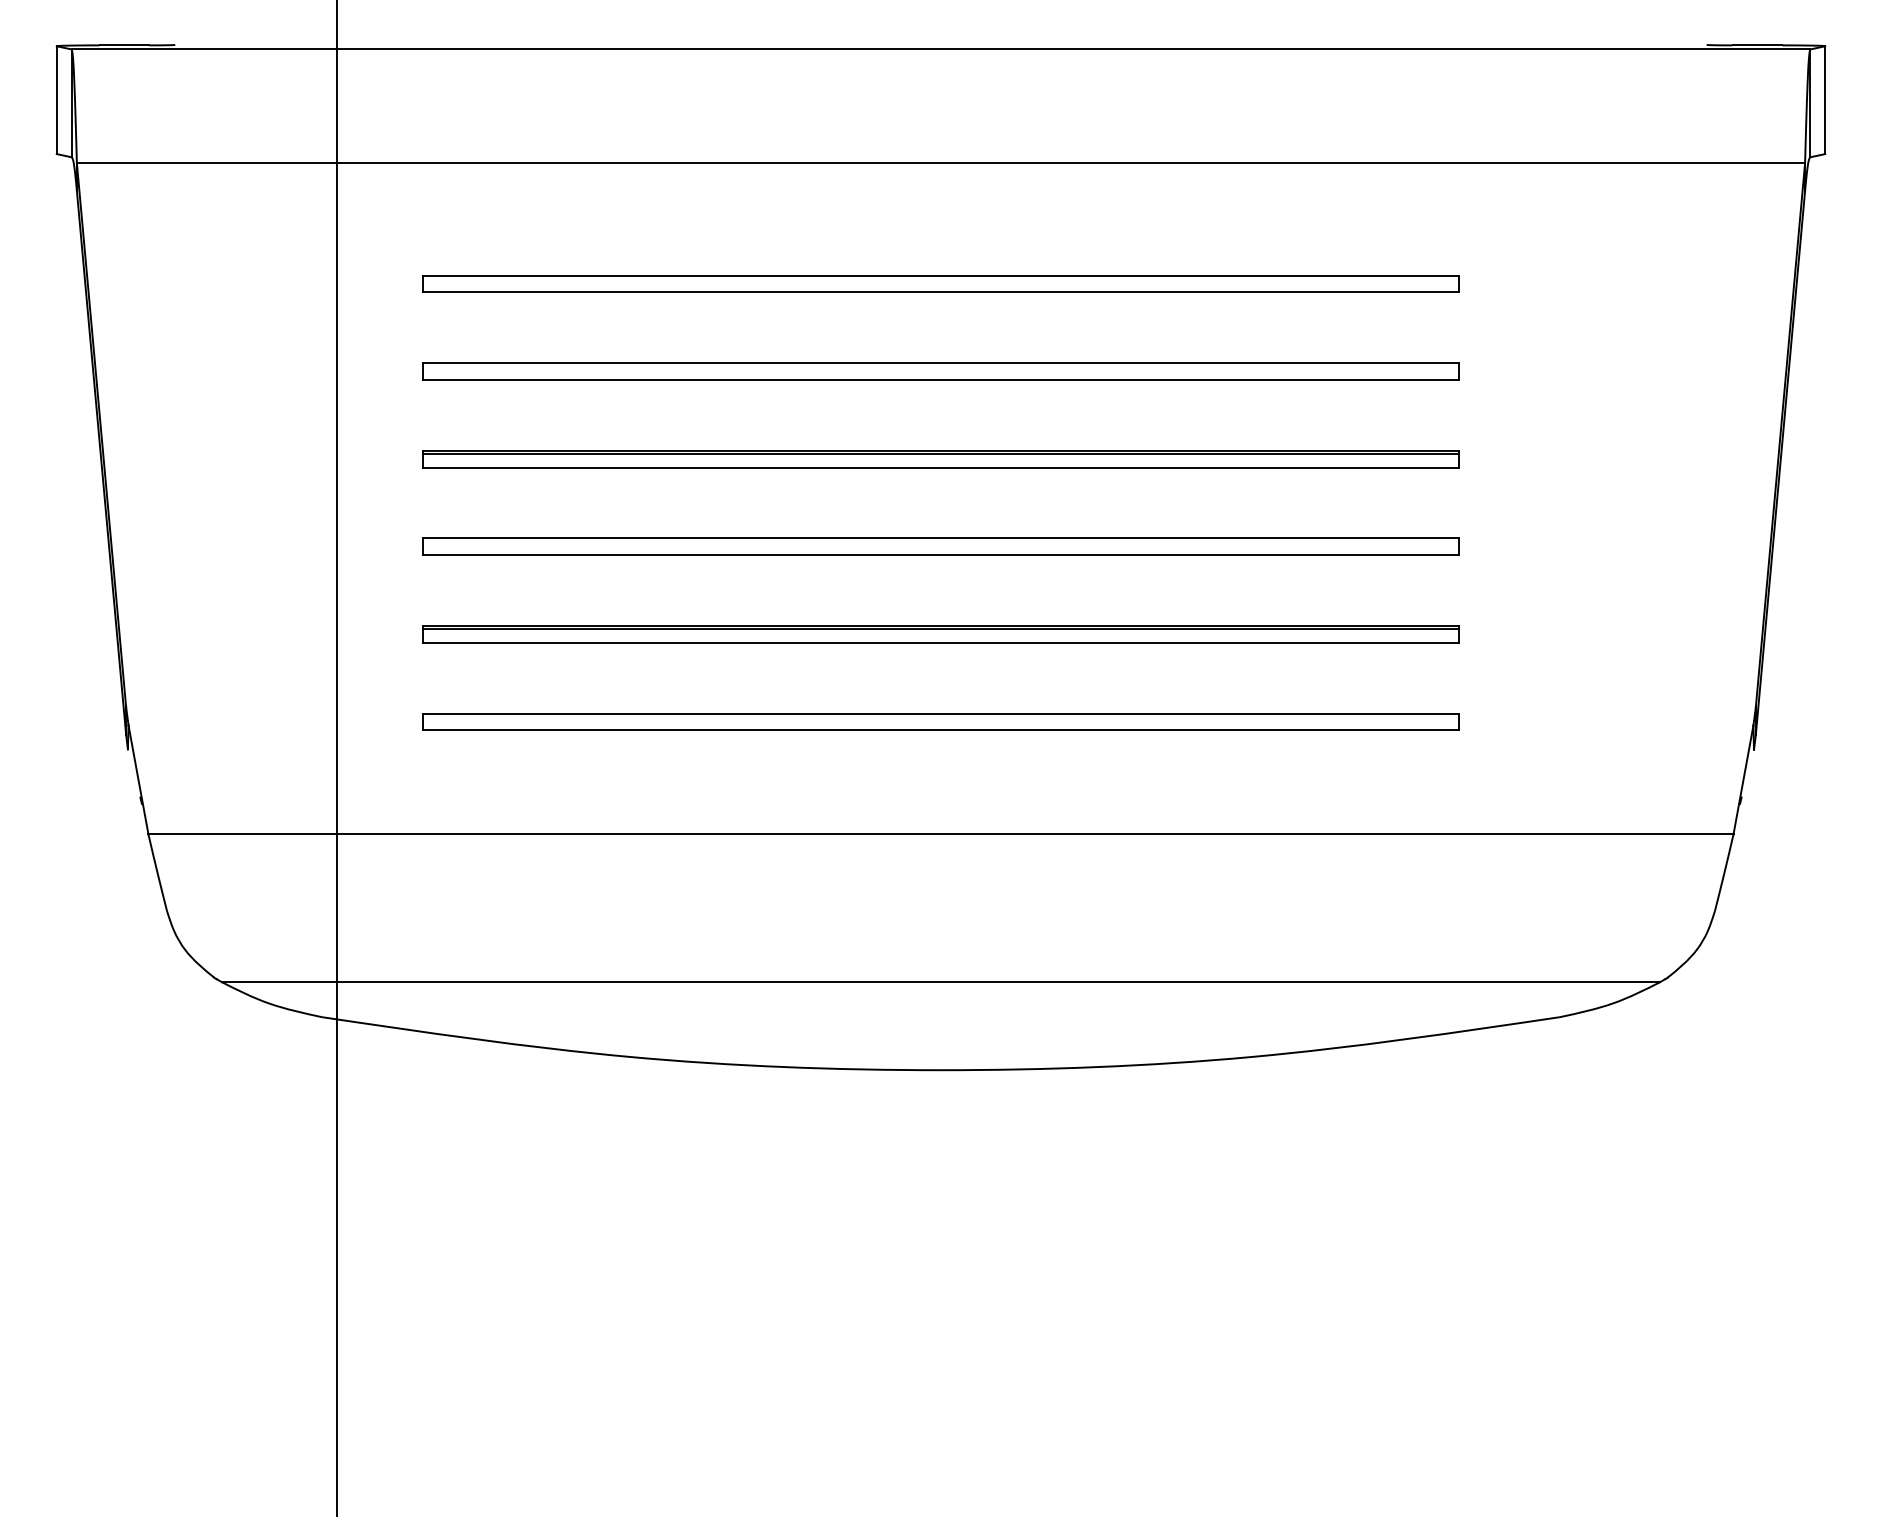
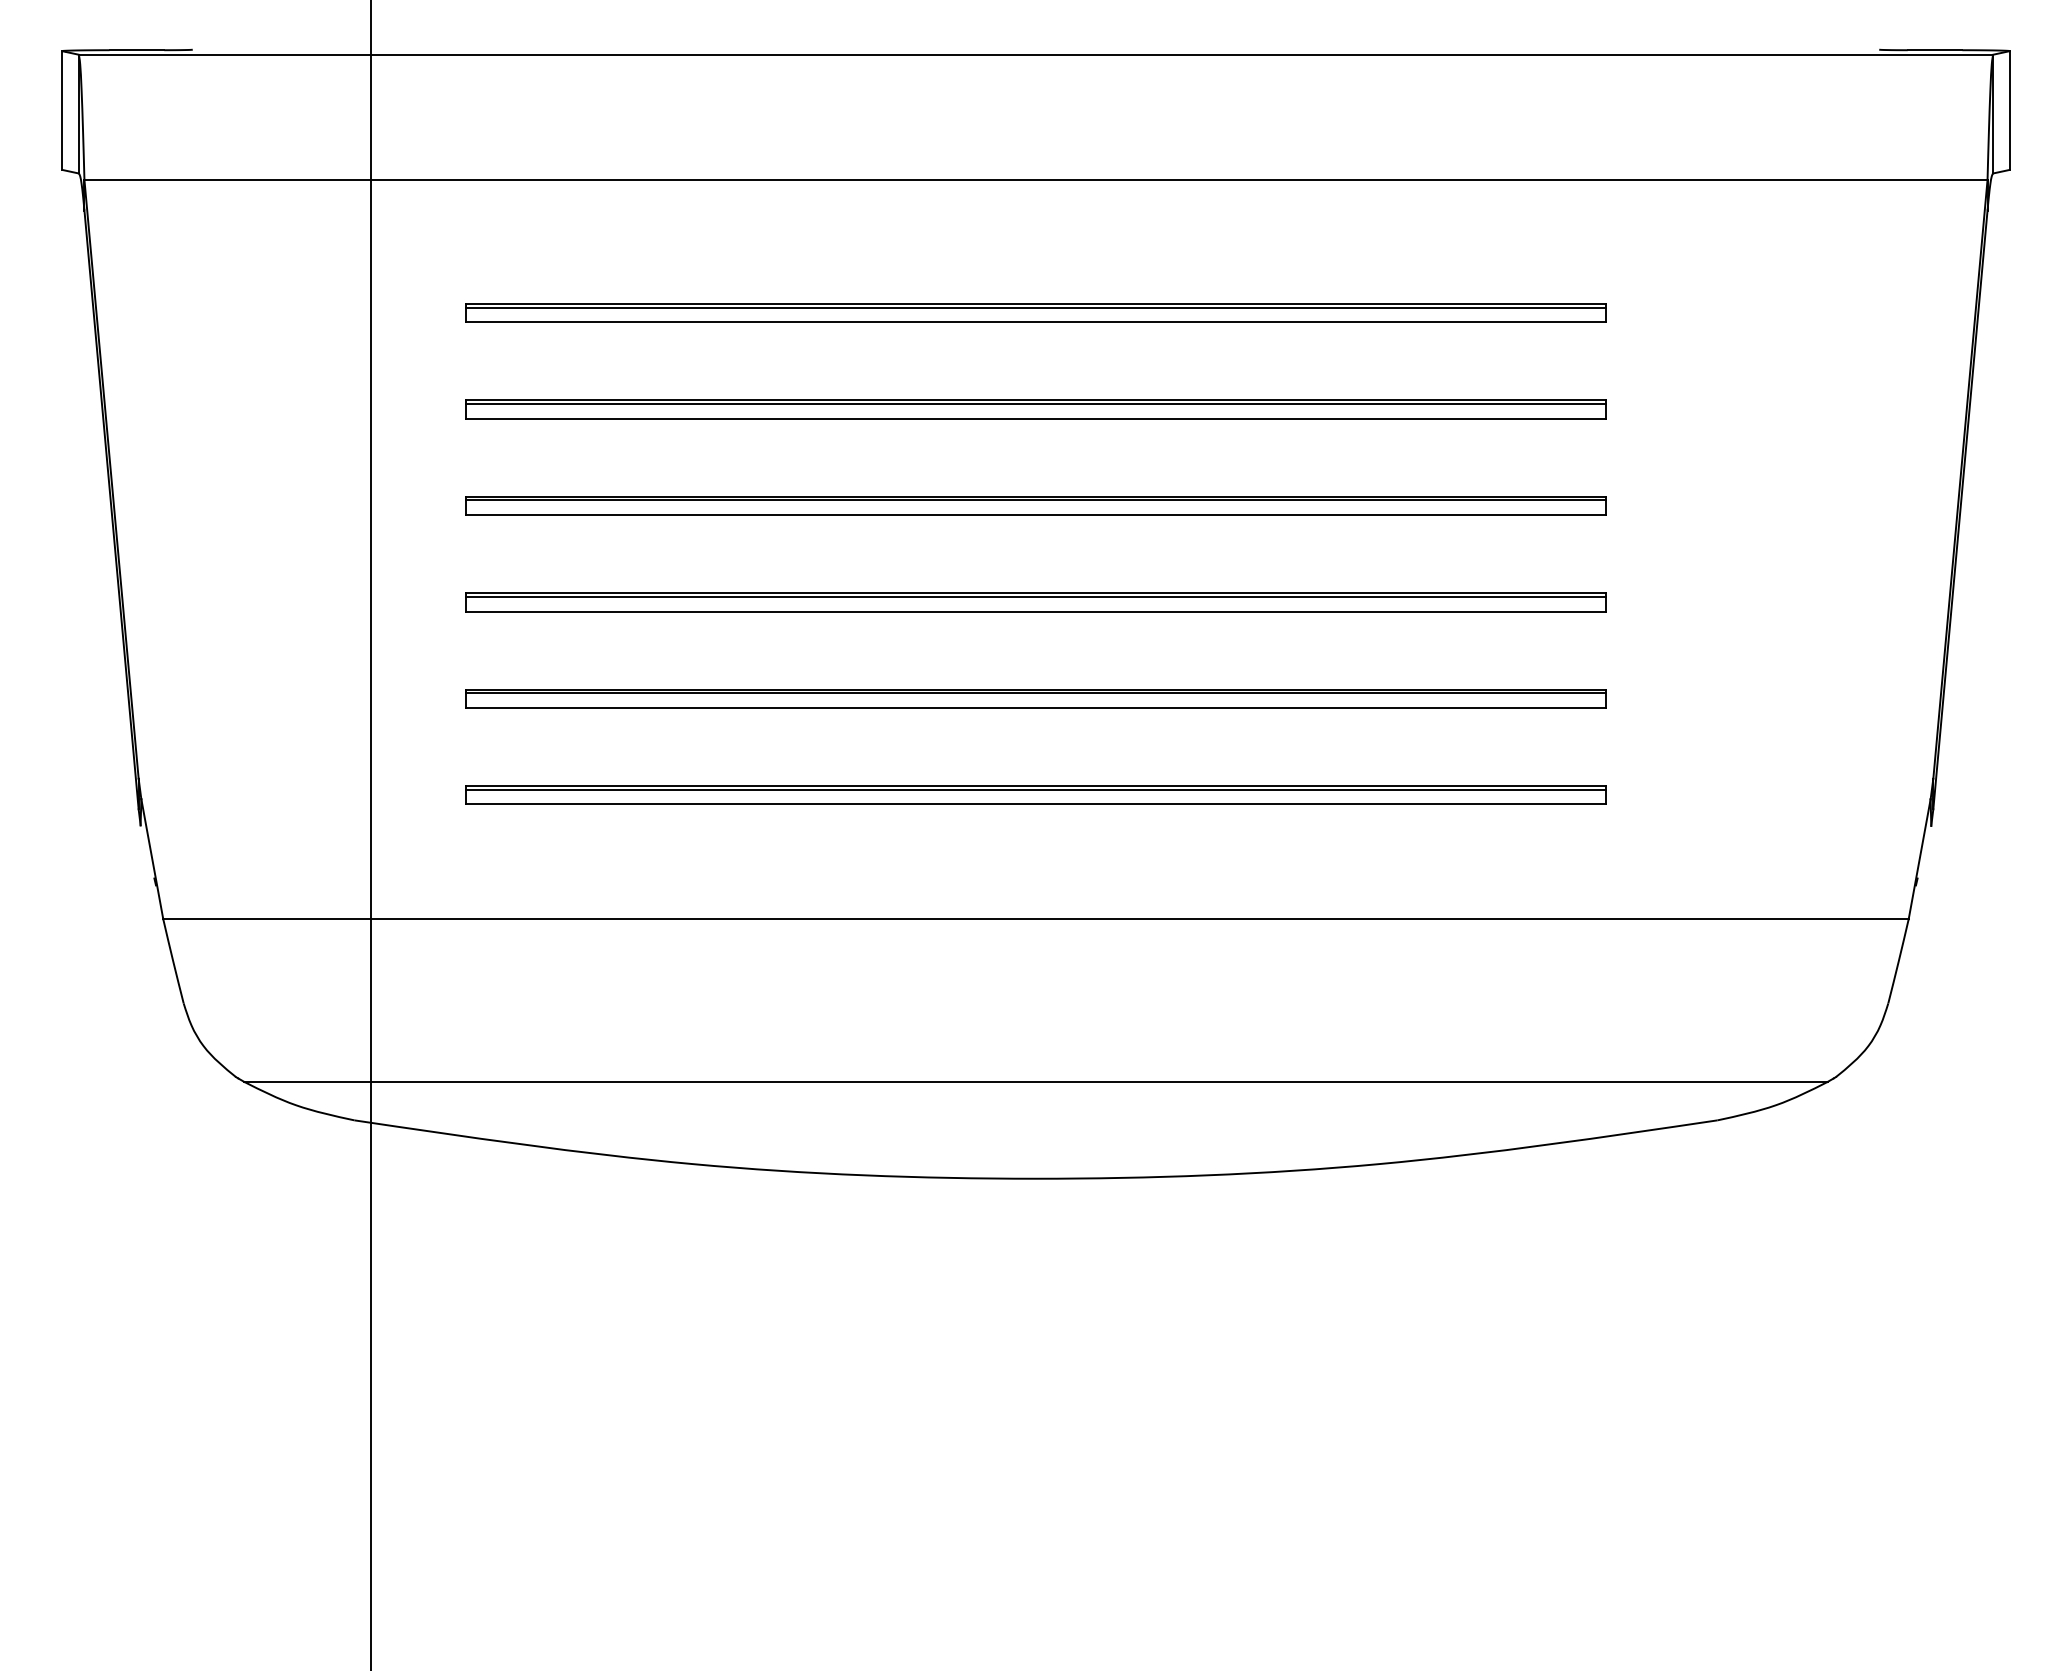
line: (940, 279) -> (1035, 307), added
line: (940, 367) -> (1035, 404), added
line: (940, 541) -> (1035, 596), added
line: (940, 716) -> (1035, 789), added

